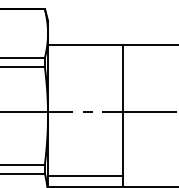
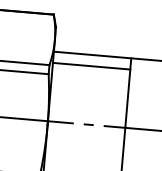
line: (85, 55) -> (91, 66), added

